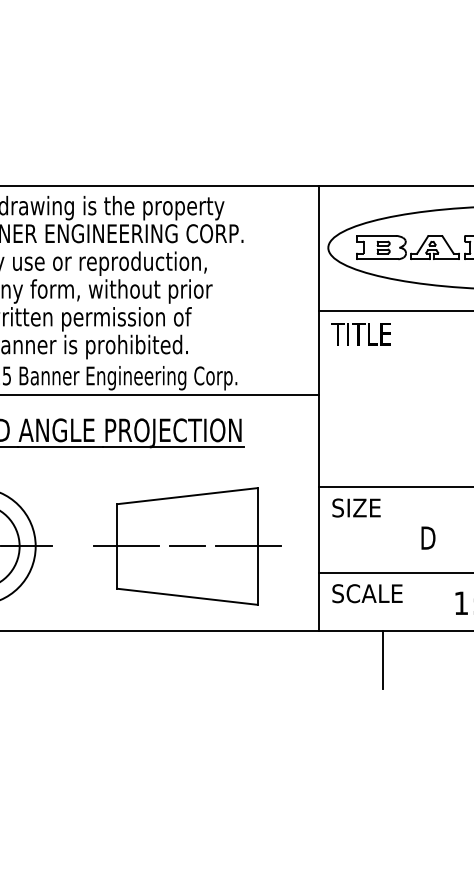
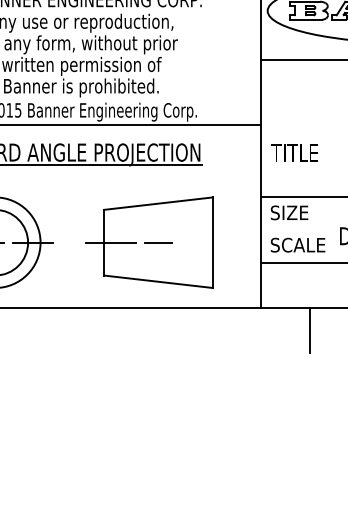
text: (360, 334) -> (294, 153), moved
line: (248, 546) -> (205, 242), removed
text: (367, 593) -> (298, 245), moved

